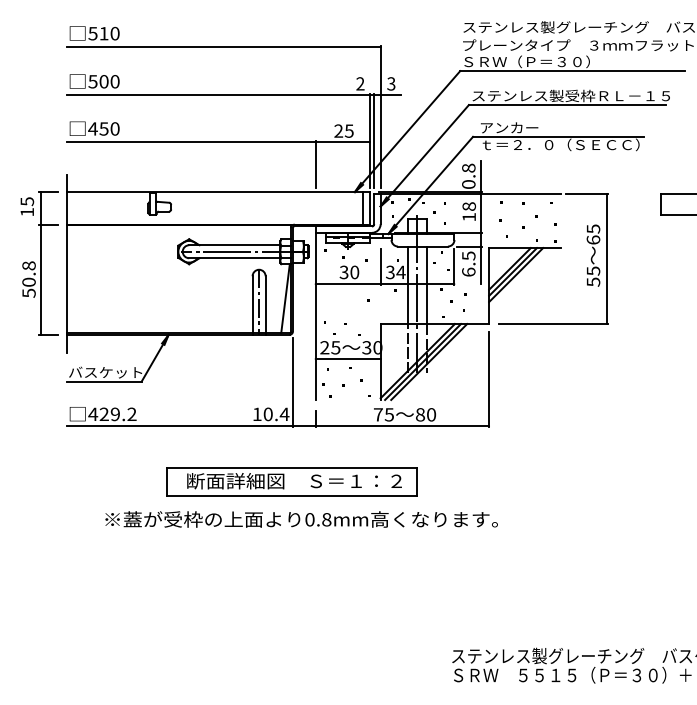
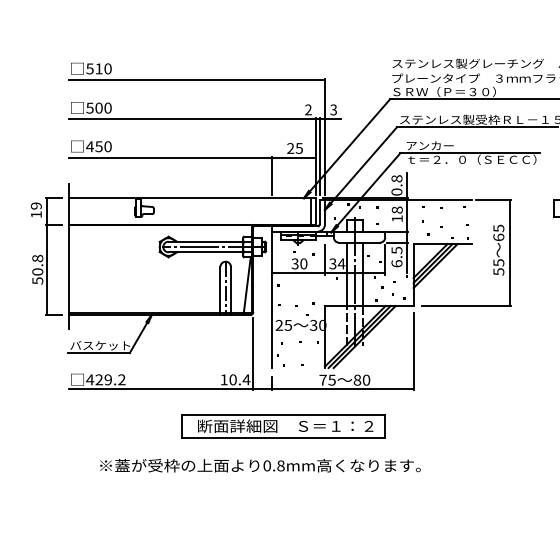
text: (26, 201) -> (35, 205), 15 -> 19
line: (347, 359) -> (297, 335), removed
part: (291, 481) -> (283, 426), moved

